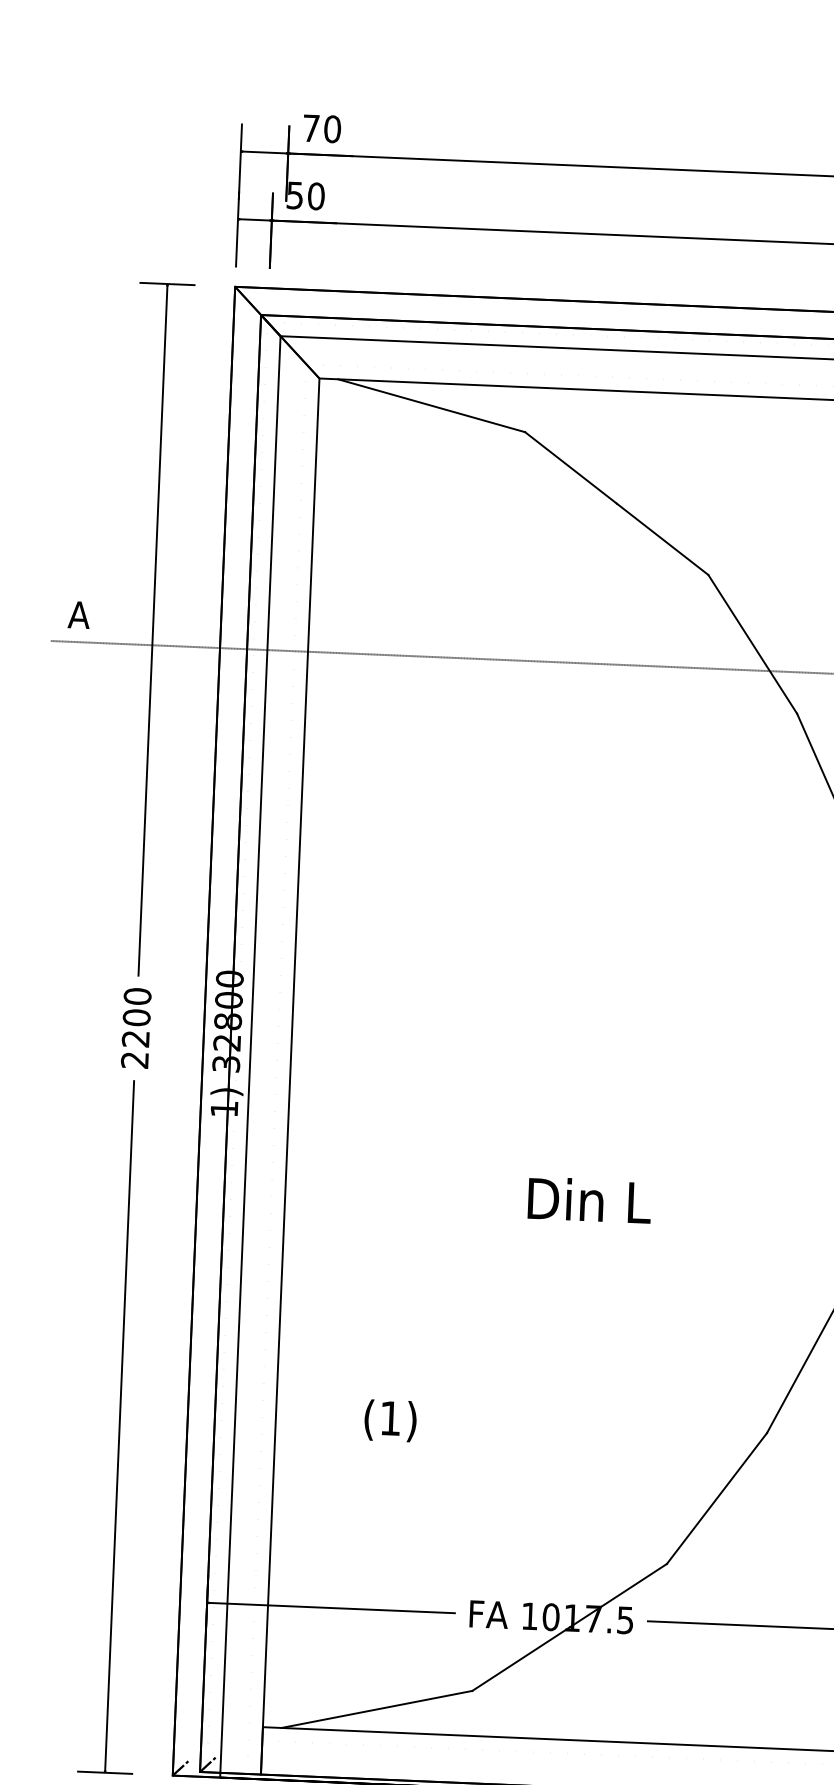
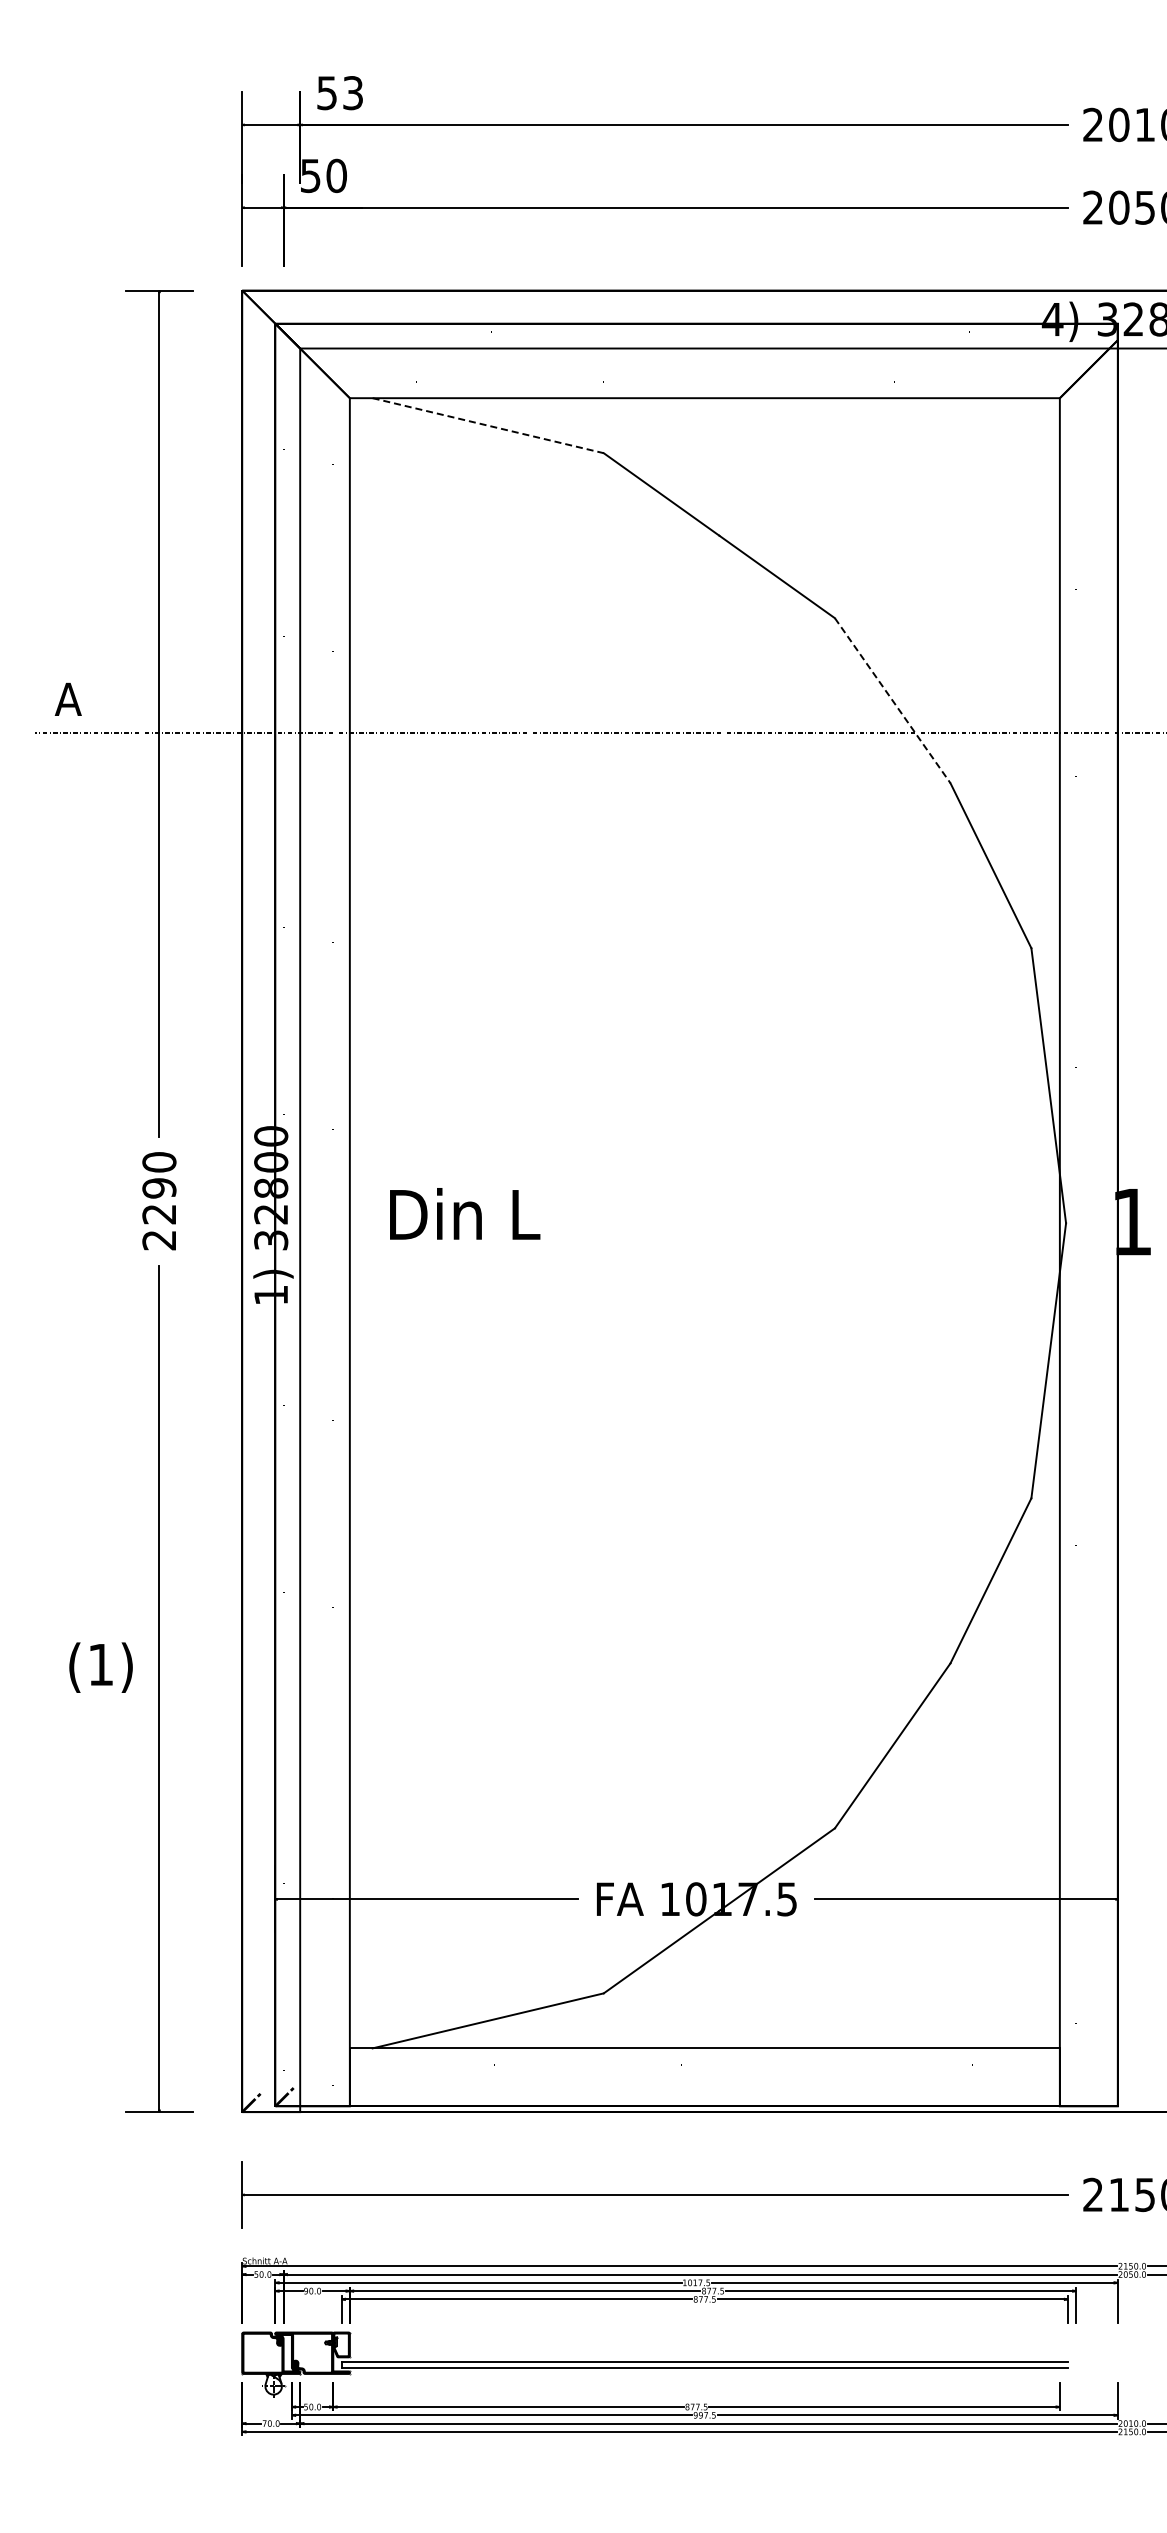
text: (322, 129) -> (340, 93), 70 -> 53
line: (431, 405) -> (488, 425), solid -> dashed
line: (752, 644) -> (892, 700), solid -> dashed
text: (136, 1017) -> (159, 1188), 2200 -> 2290
text: (590, 1199) -> (465, 1213), moved
text: (390, 1420) -> (100, 1667), moved

